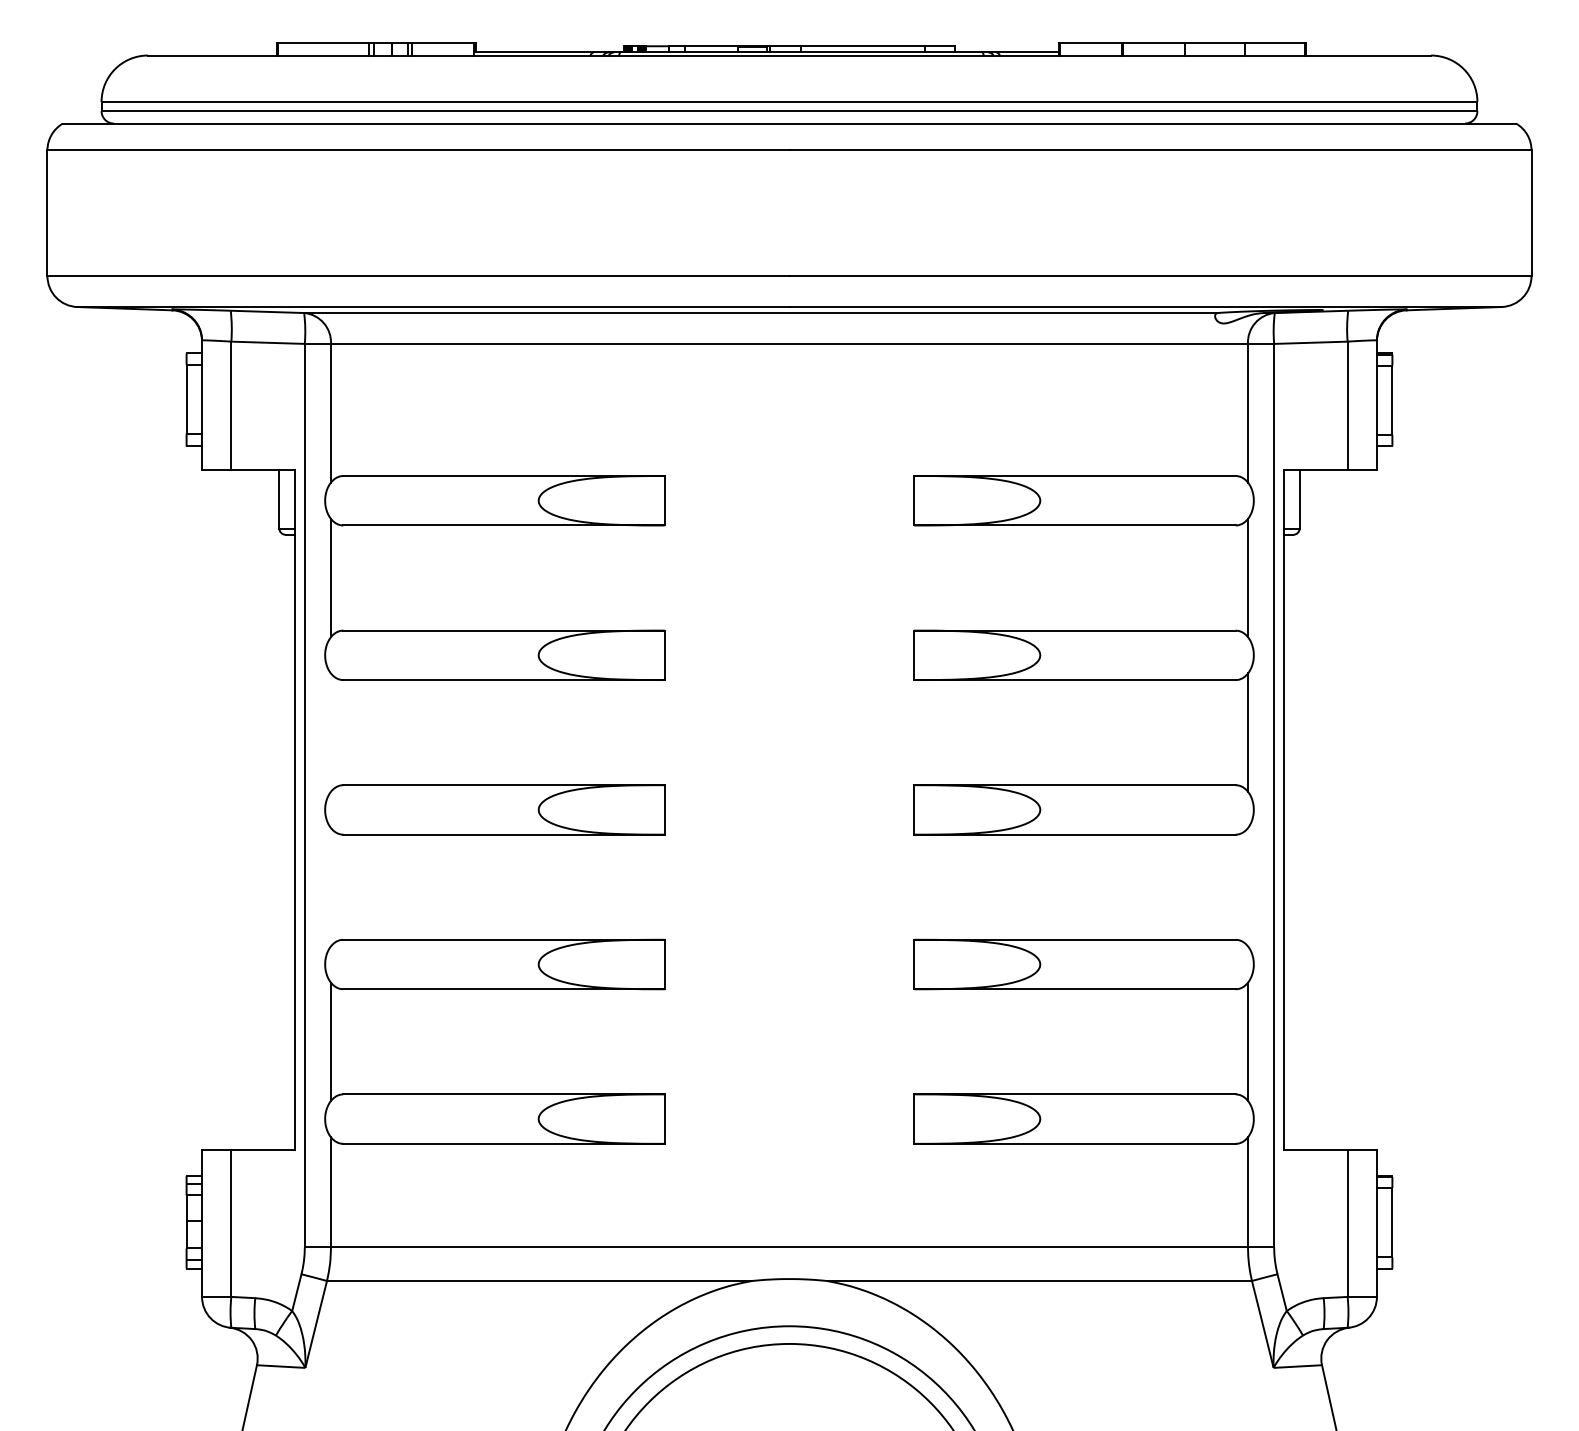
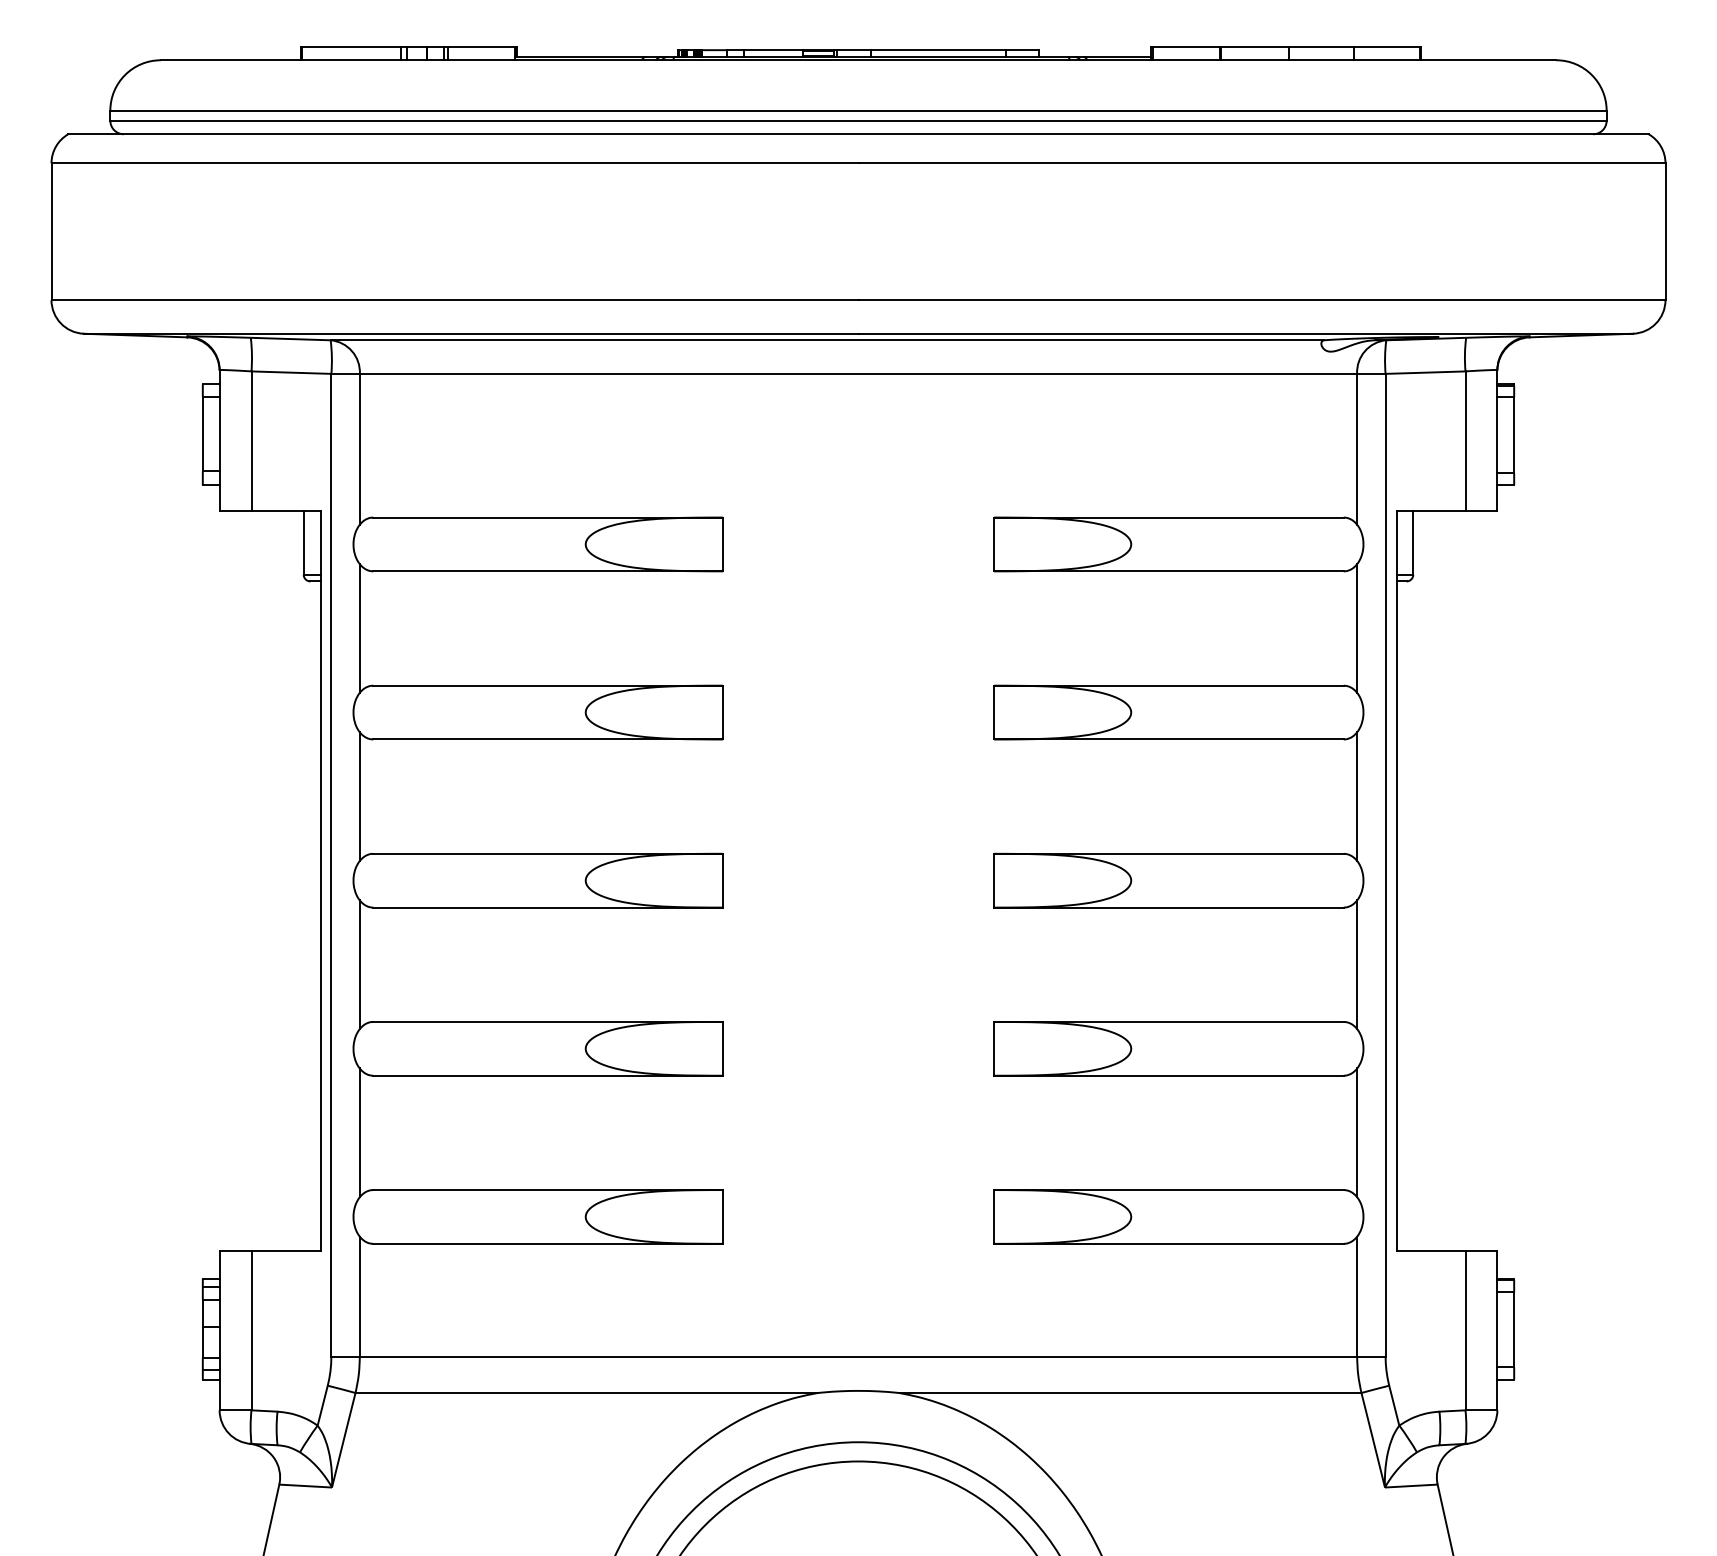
line: (330, 732) -> (359, 796), added
line: (330, 886) -> (359, 964), added
line: (1248, 886) -> (1357, 964), added

